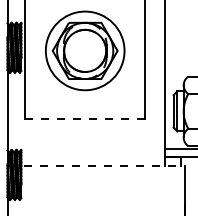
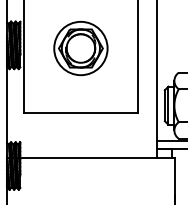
part: (84, 51) -> (80, 48), size x0.71
line: (85, 118) -> (81, 112), dashed -> solid
line: (96, 165) -> (91, 157), dashed -> solid

